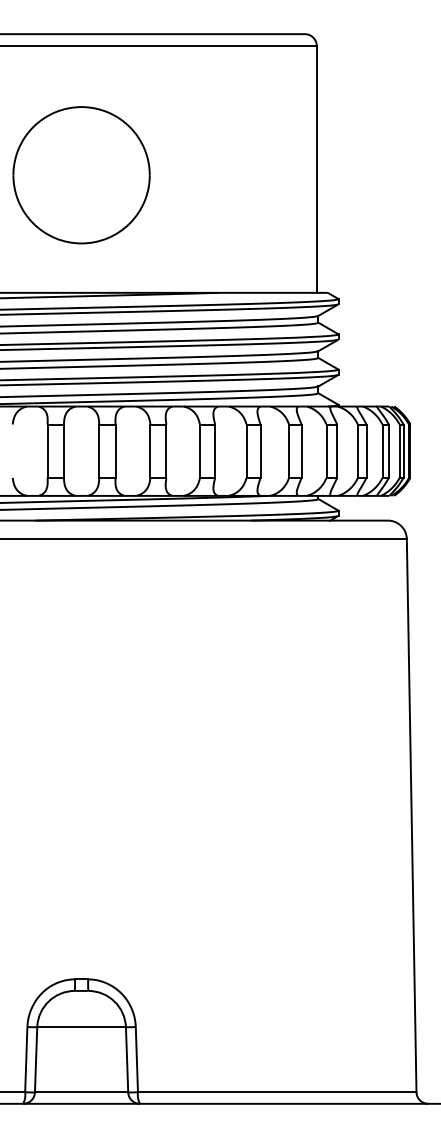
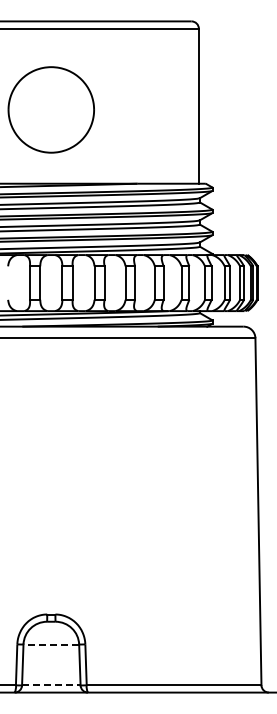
line: (81, 1027) -> (51, 644), solid -> dashed
line: (81, 1092) -> (51, 685), solid -> dashed

